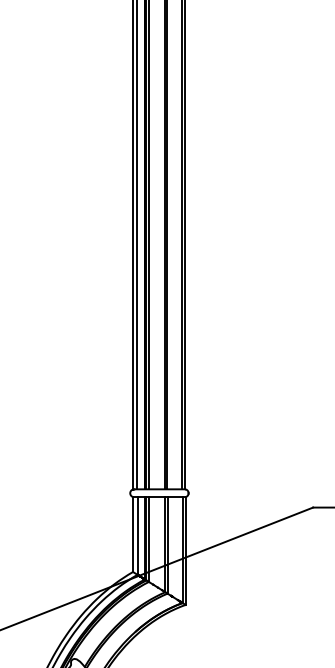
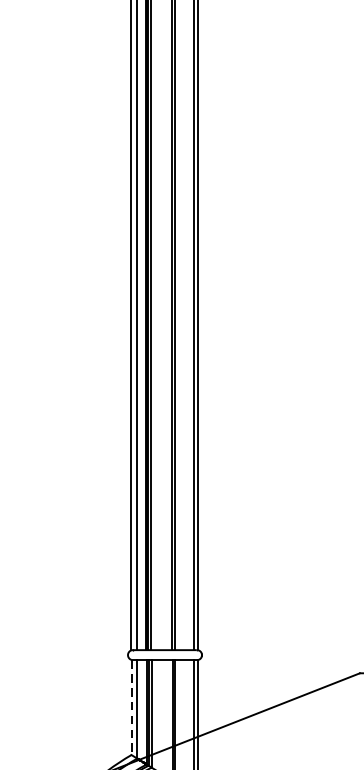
line: (133, 534) -> (132, 707), solid -> dashed

